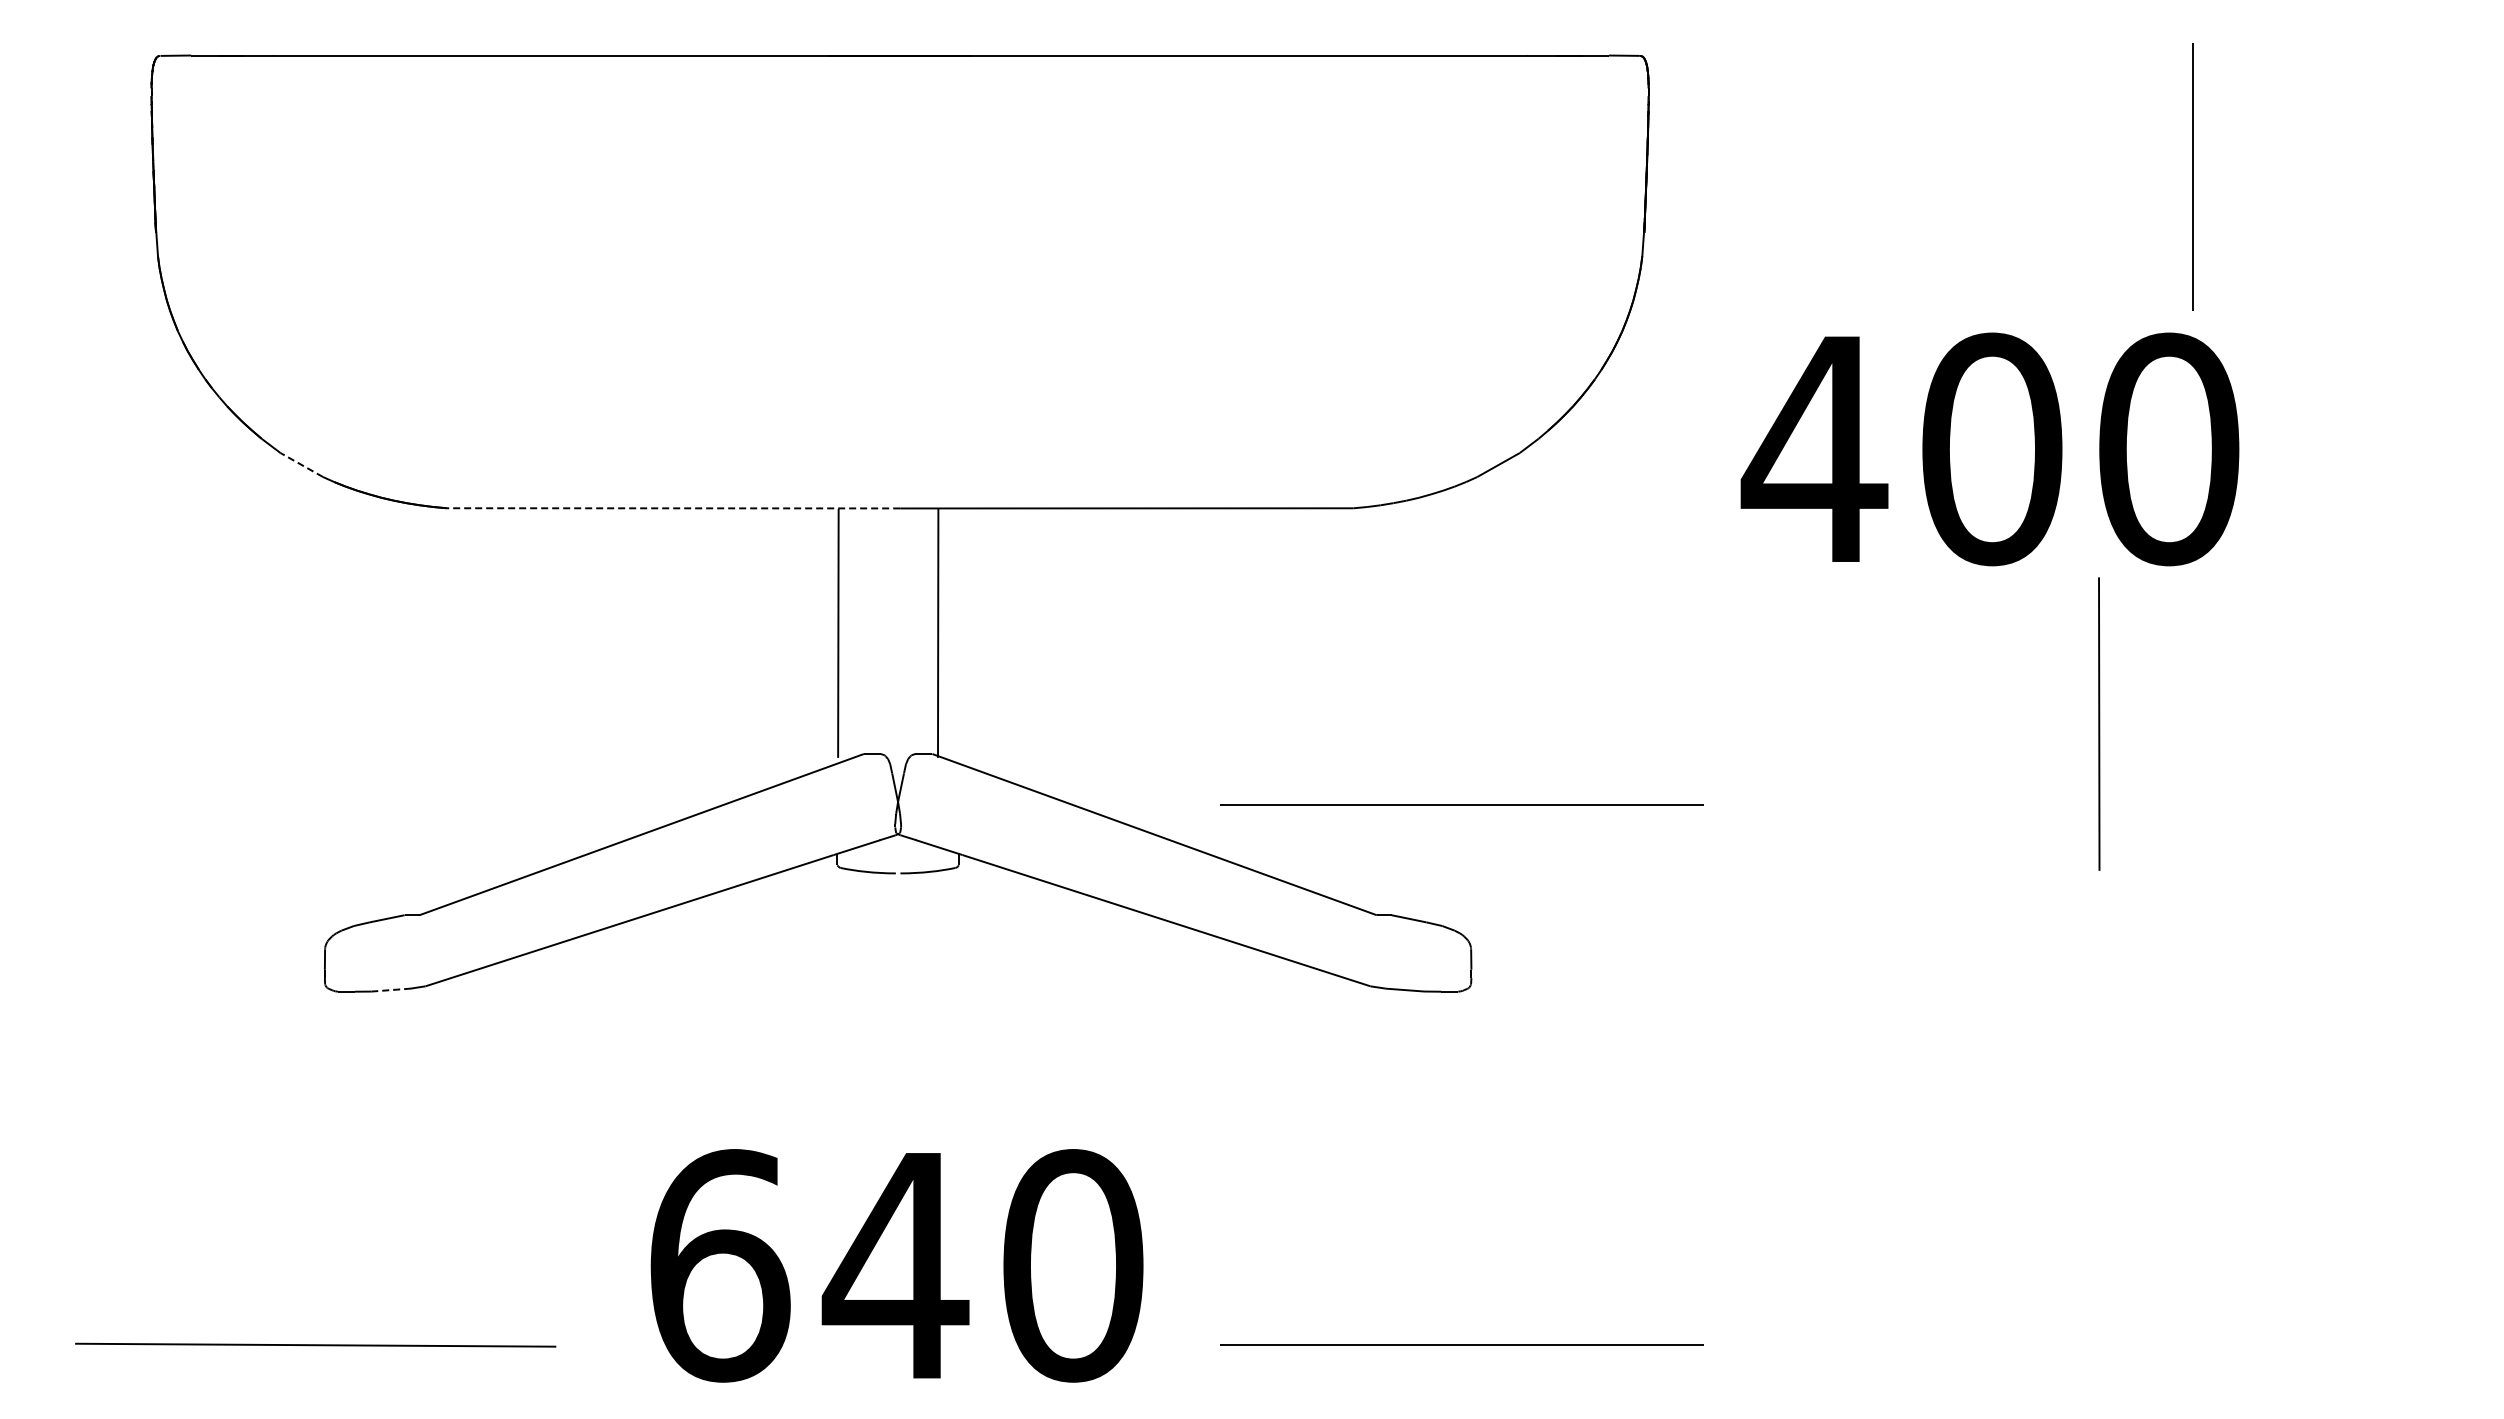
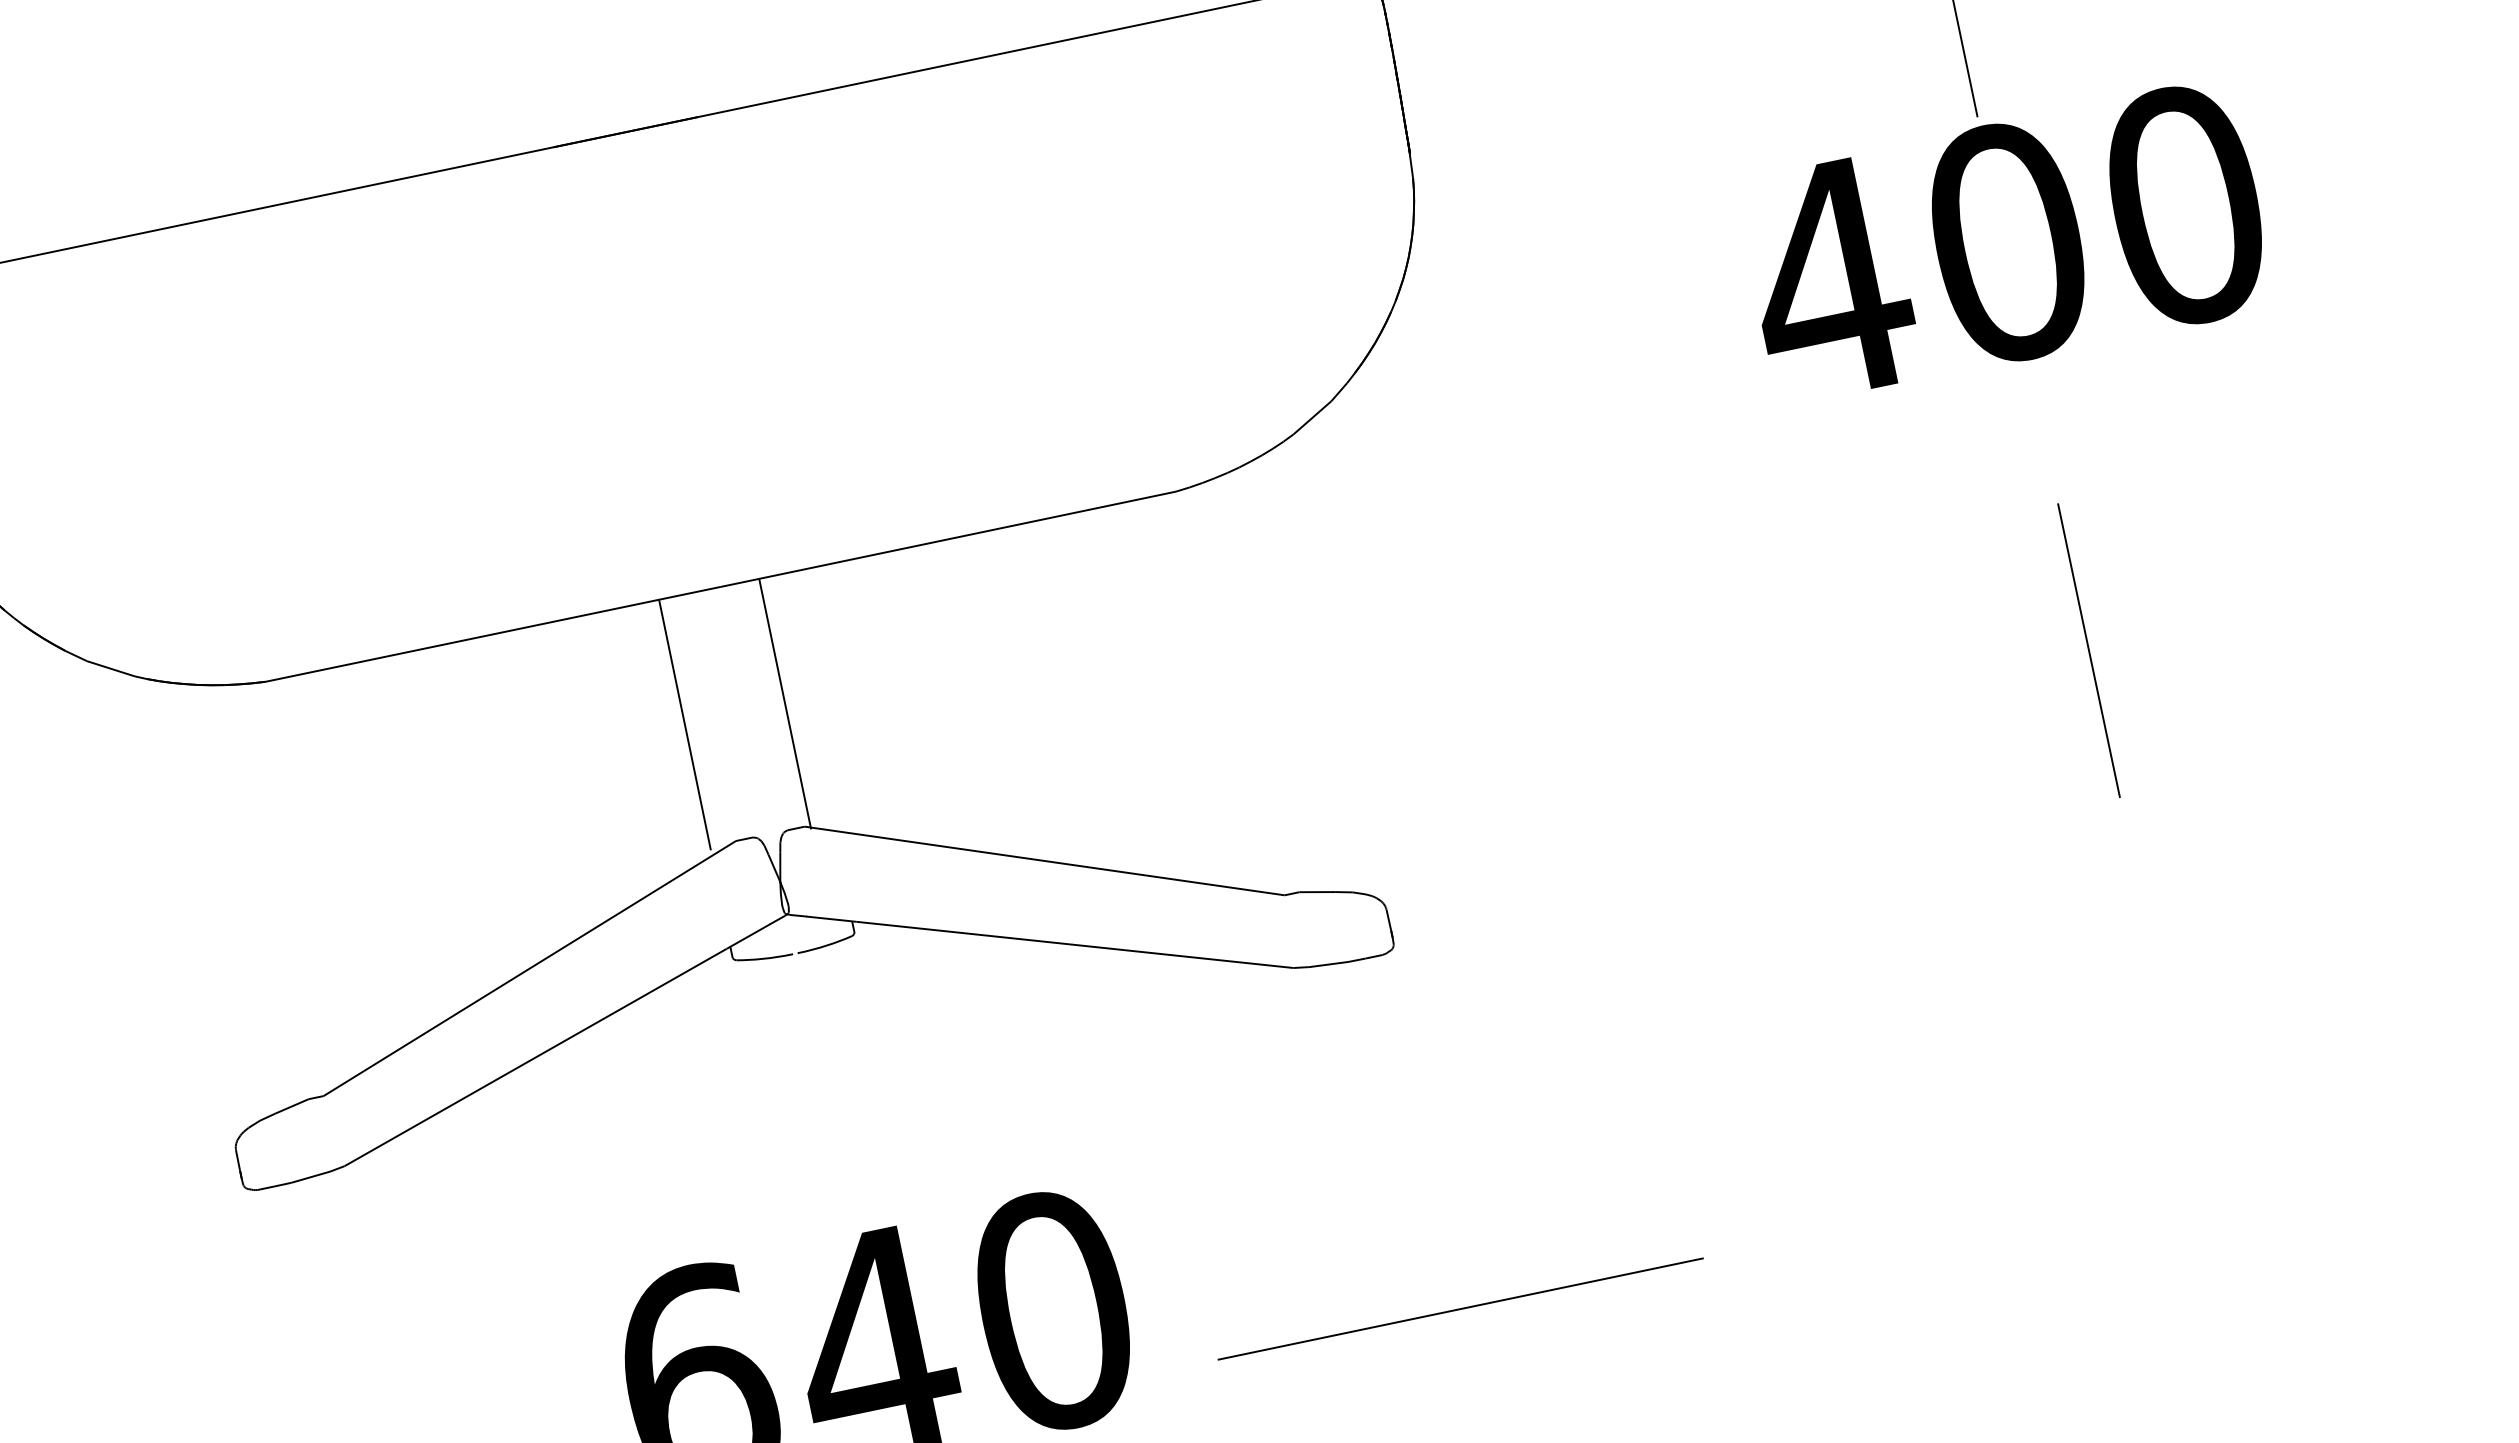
text: (1989, 449) -> (2005, 243), moved
line: (301, 464) -> (110, 668), dashed -> solid
line: (673, 508) -> (493, 634), dashed -> solid
line: (2099, 723) -> (2089, 650), moved
line: (1461, 804) -> (1346, 766), removed
line: (391, 990) -> (311, 1177), dashed -> solid

